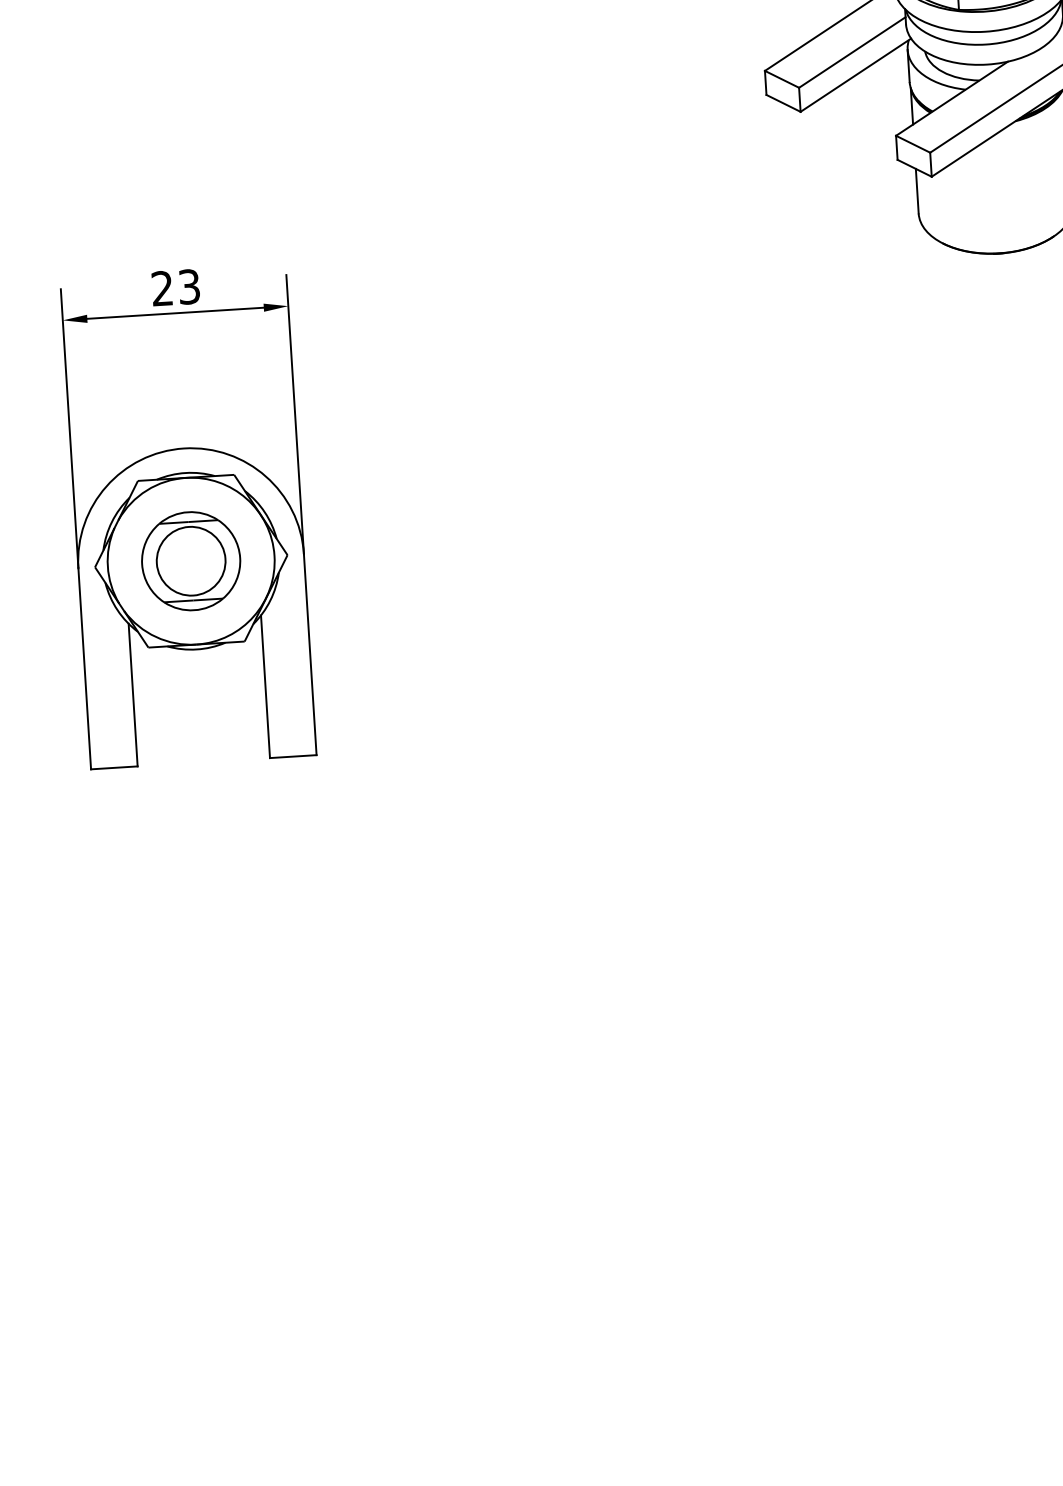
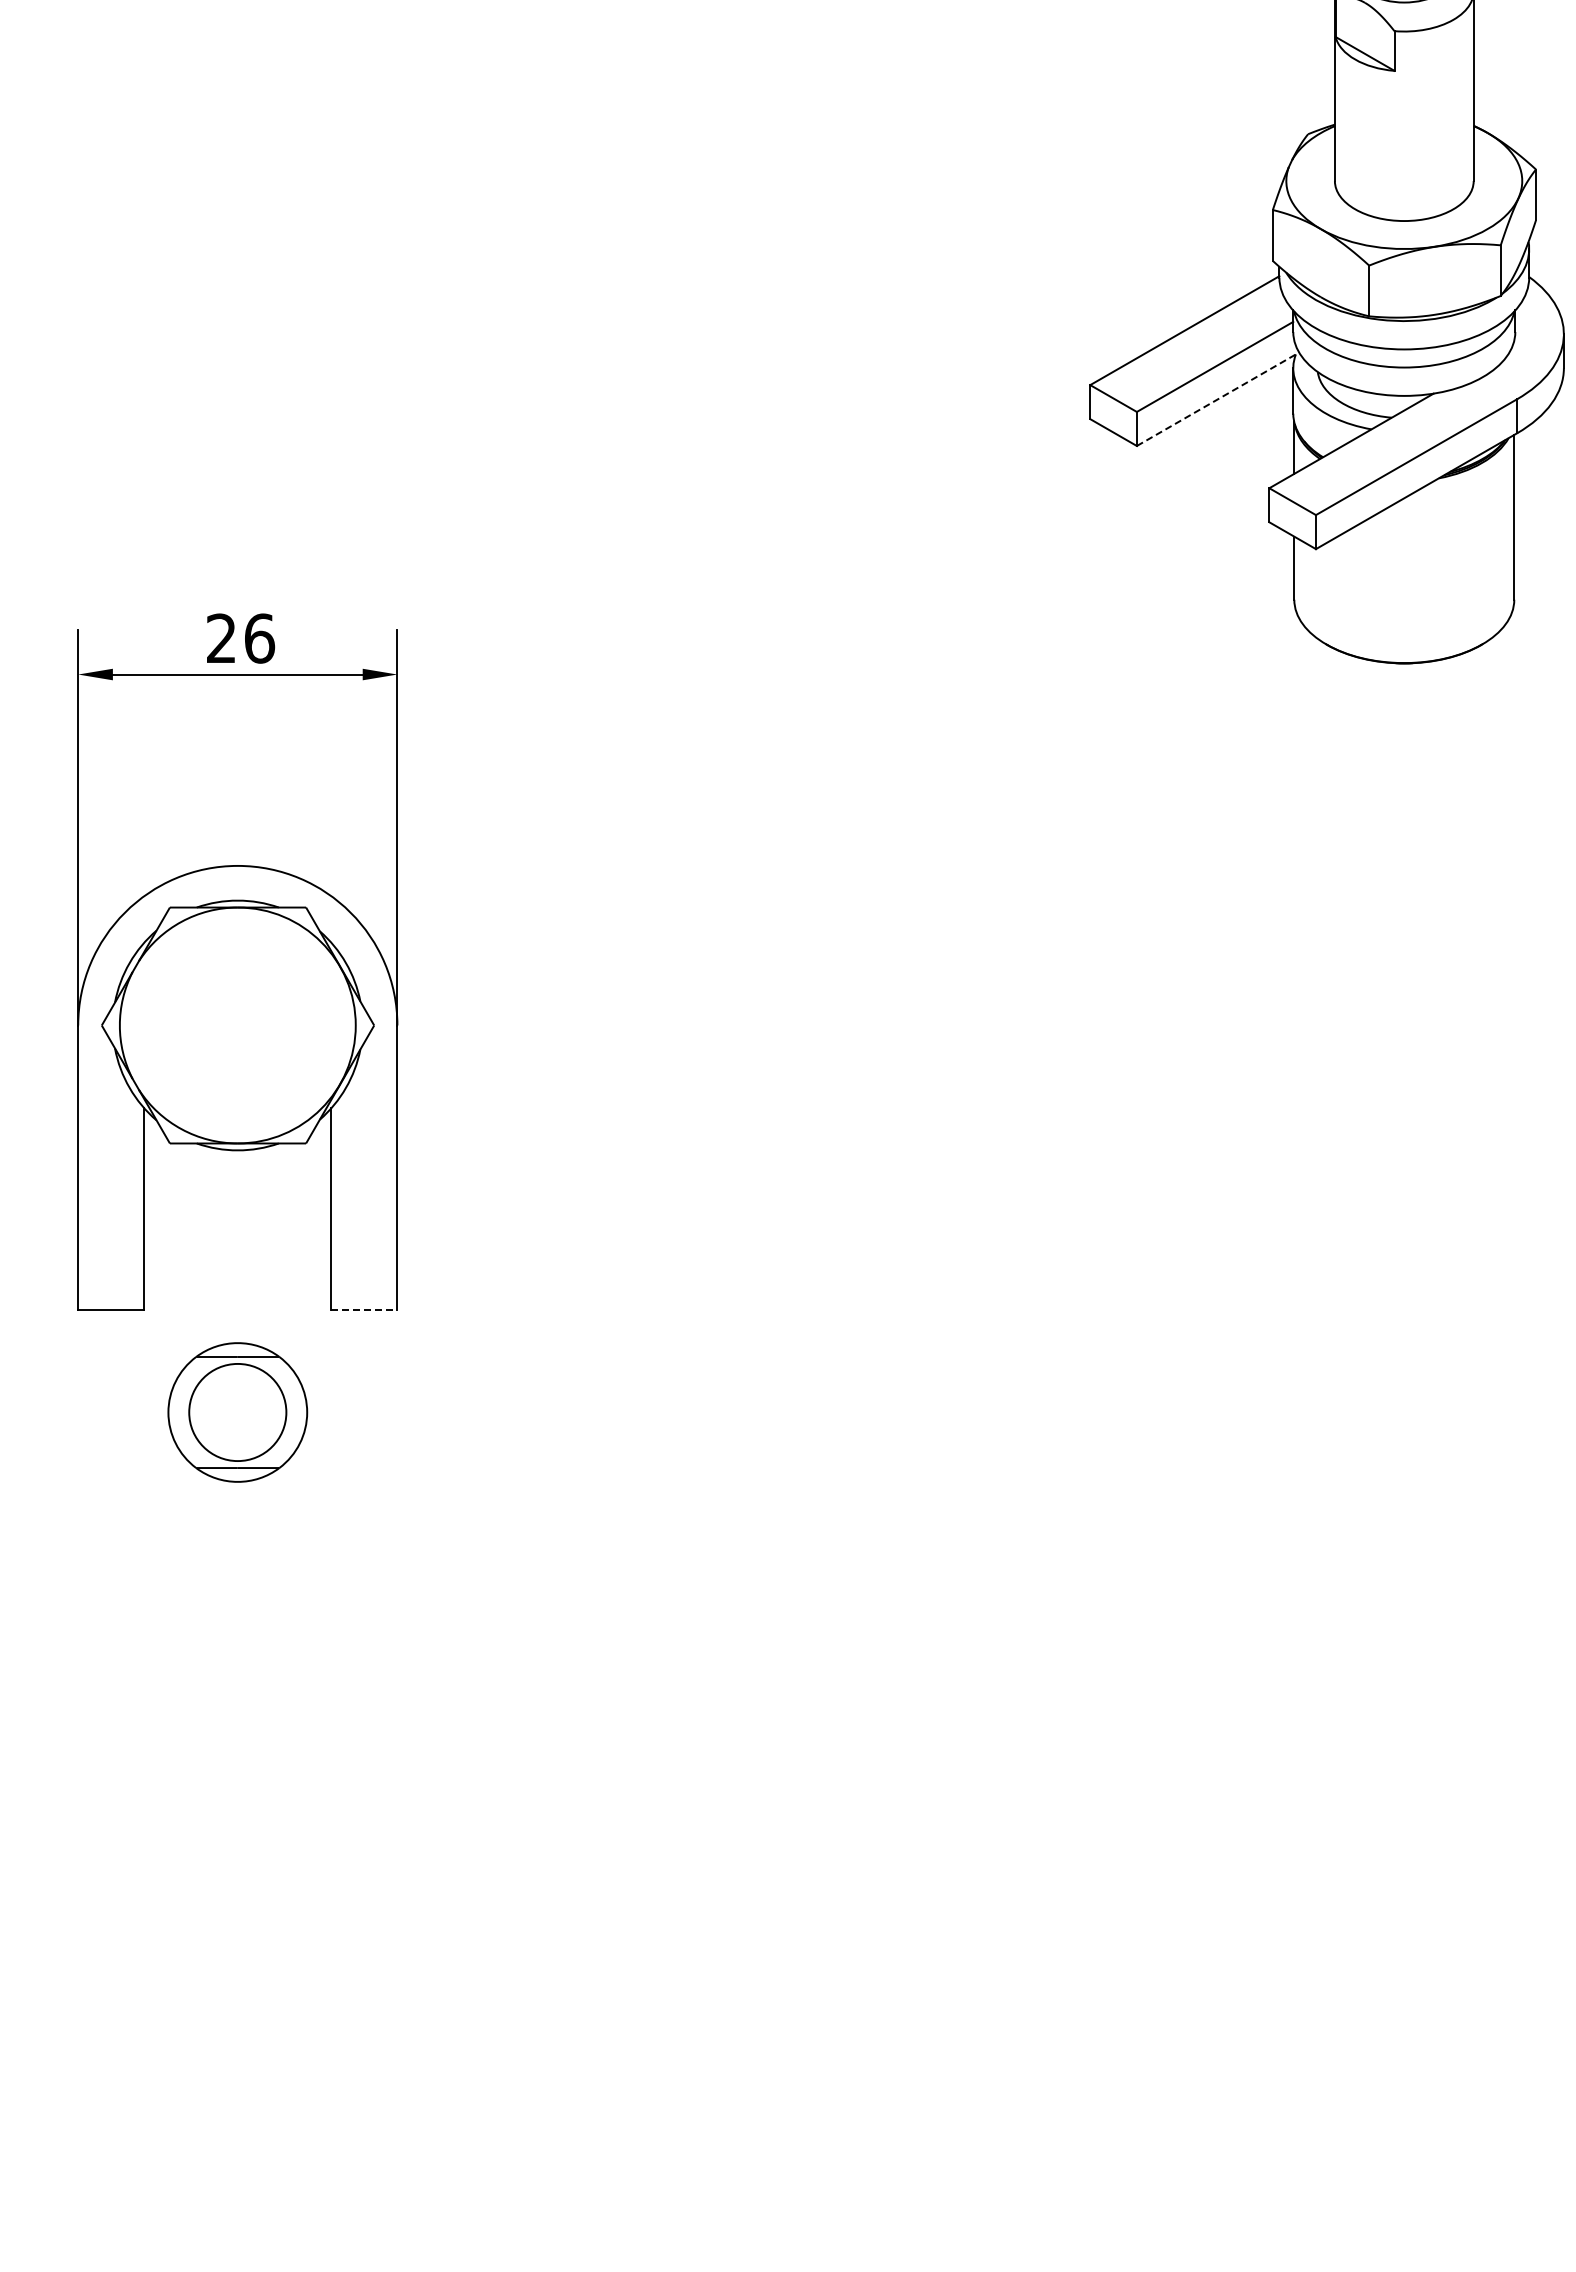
line: (856, 75) -> (1218, 399), solid -> dashed
text: (189, 286) -> (260, 638), 23 -> 26
part: (190, 561) -> (237, 1412), moved
line: (293, 756) -> (364, 1310), solid -> dashed

